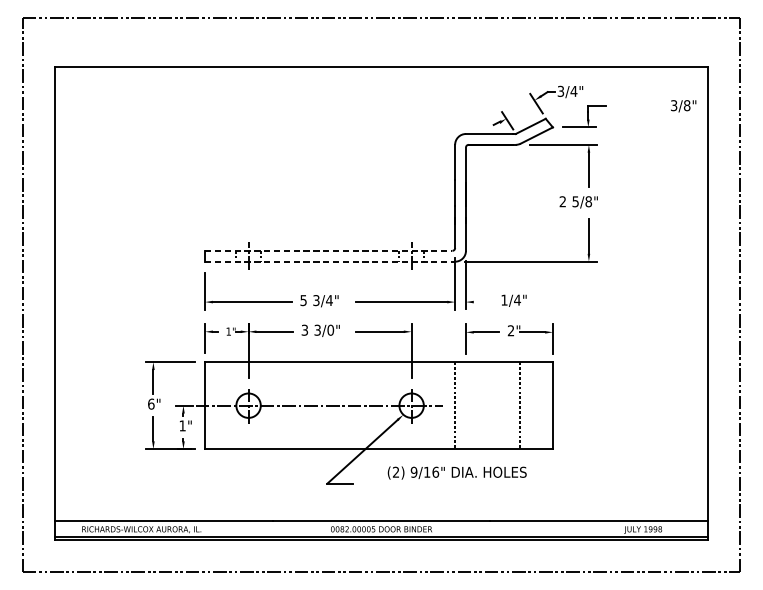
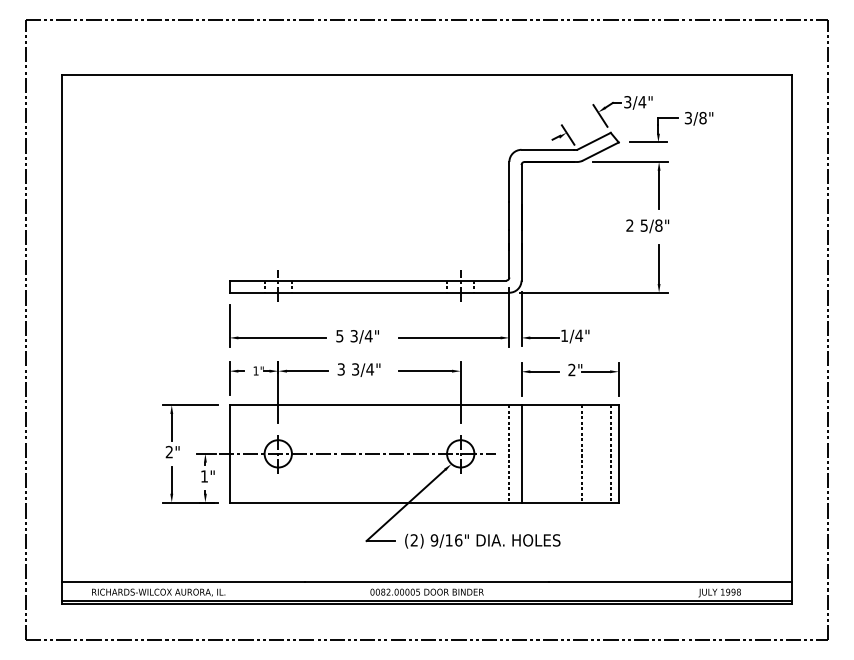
text: (683, 105) -> (698, 118), moved
line: (329, 250) -> (368, 280), dashed -> solid
line: (330, 261) -> (369, 292), dashed -> solid
line: (486, 301) -> (544, 337), added
text: (331, 330) -> (370, 369), 3/0" -> 3/4"
text: (151, 403) -> (169, 451), 6" -> 2"
line: (465, 405) -> (521, 453), added
line: (545, 405) -> (610, 453), added
text: (457, 472) -> (482, 540), moved

